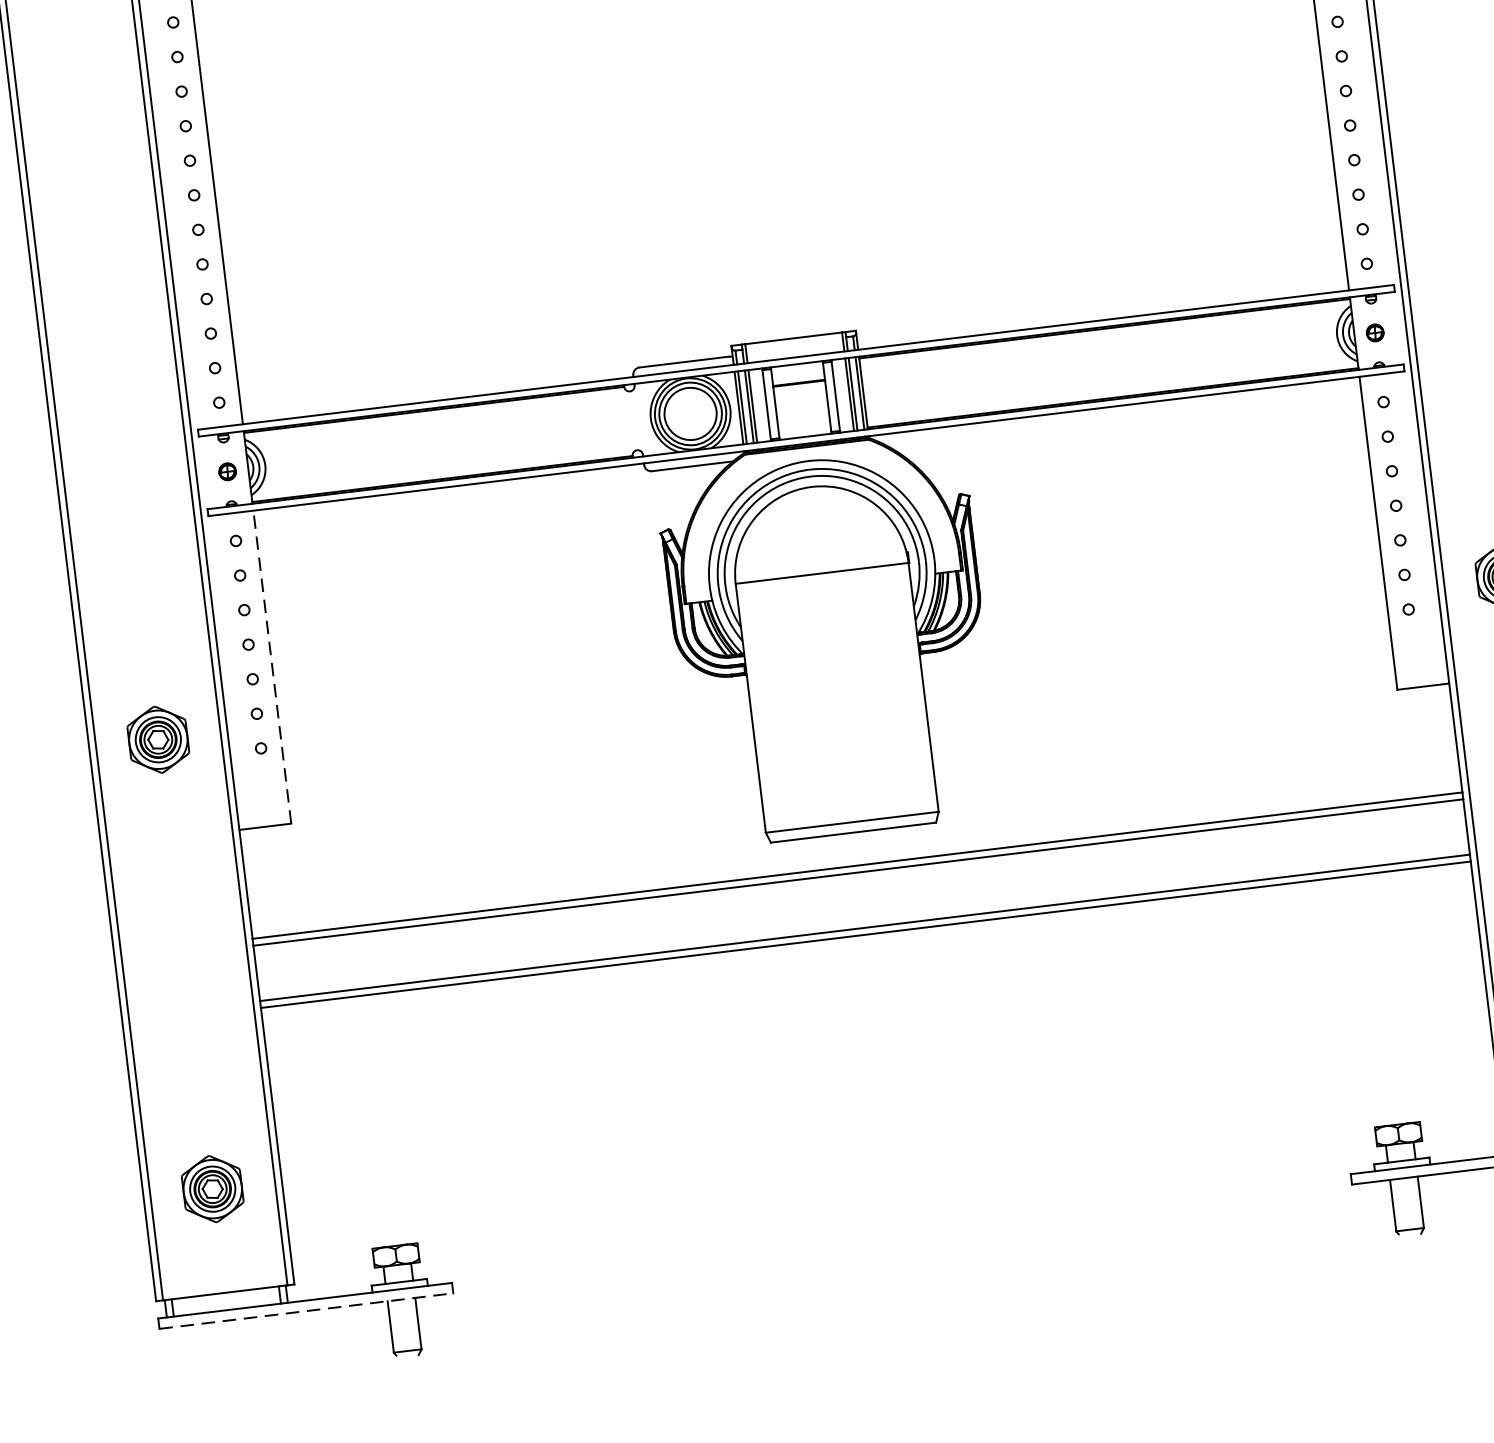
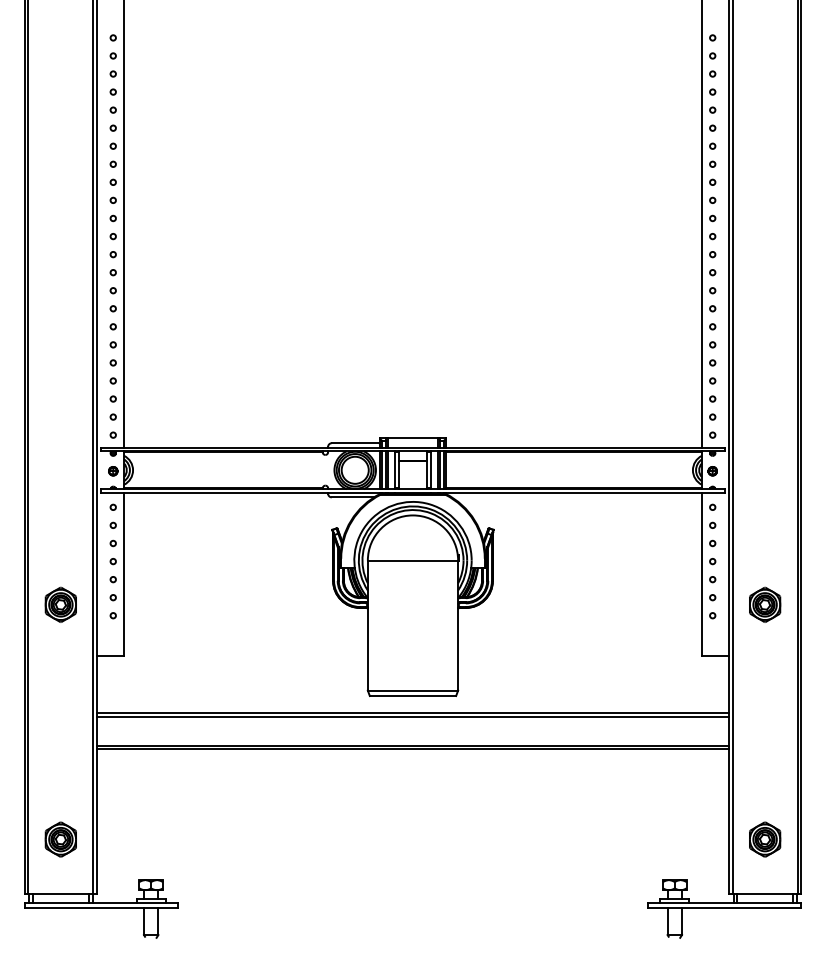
line: (273, 666) -> (124, 574), dashed -> solid
line: (306, 1311) -> (101, 908), dashed -> solid

